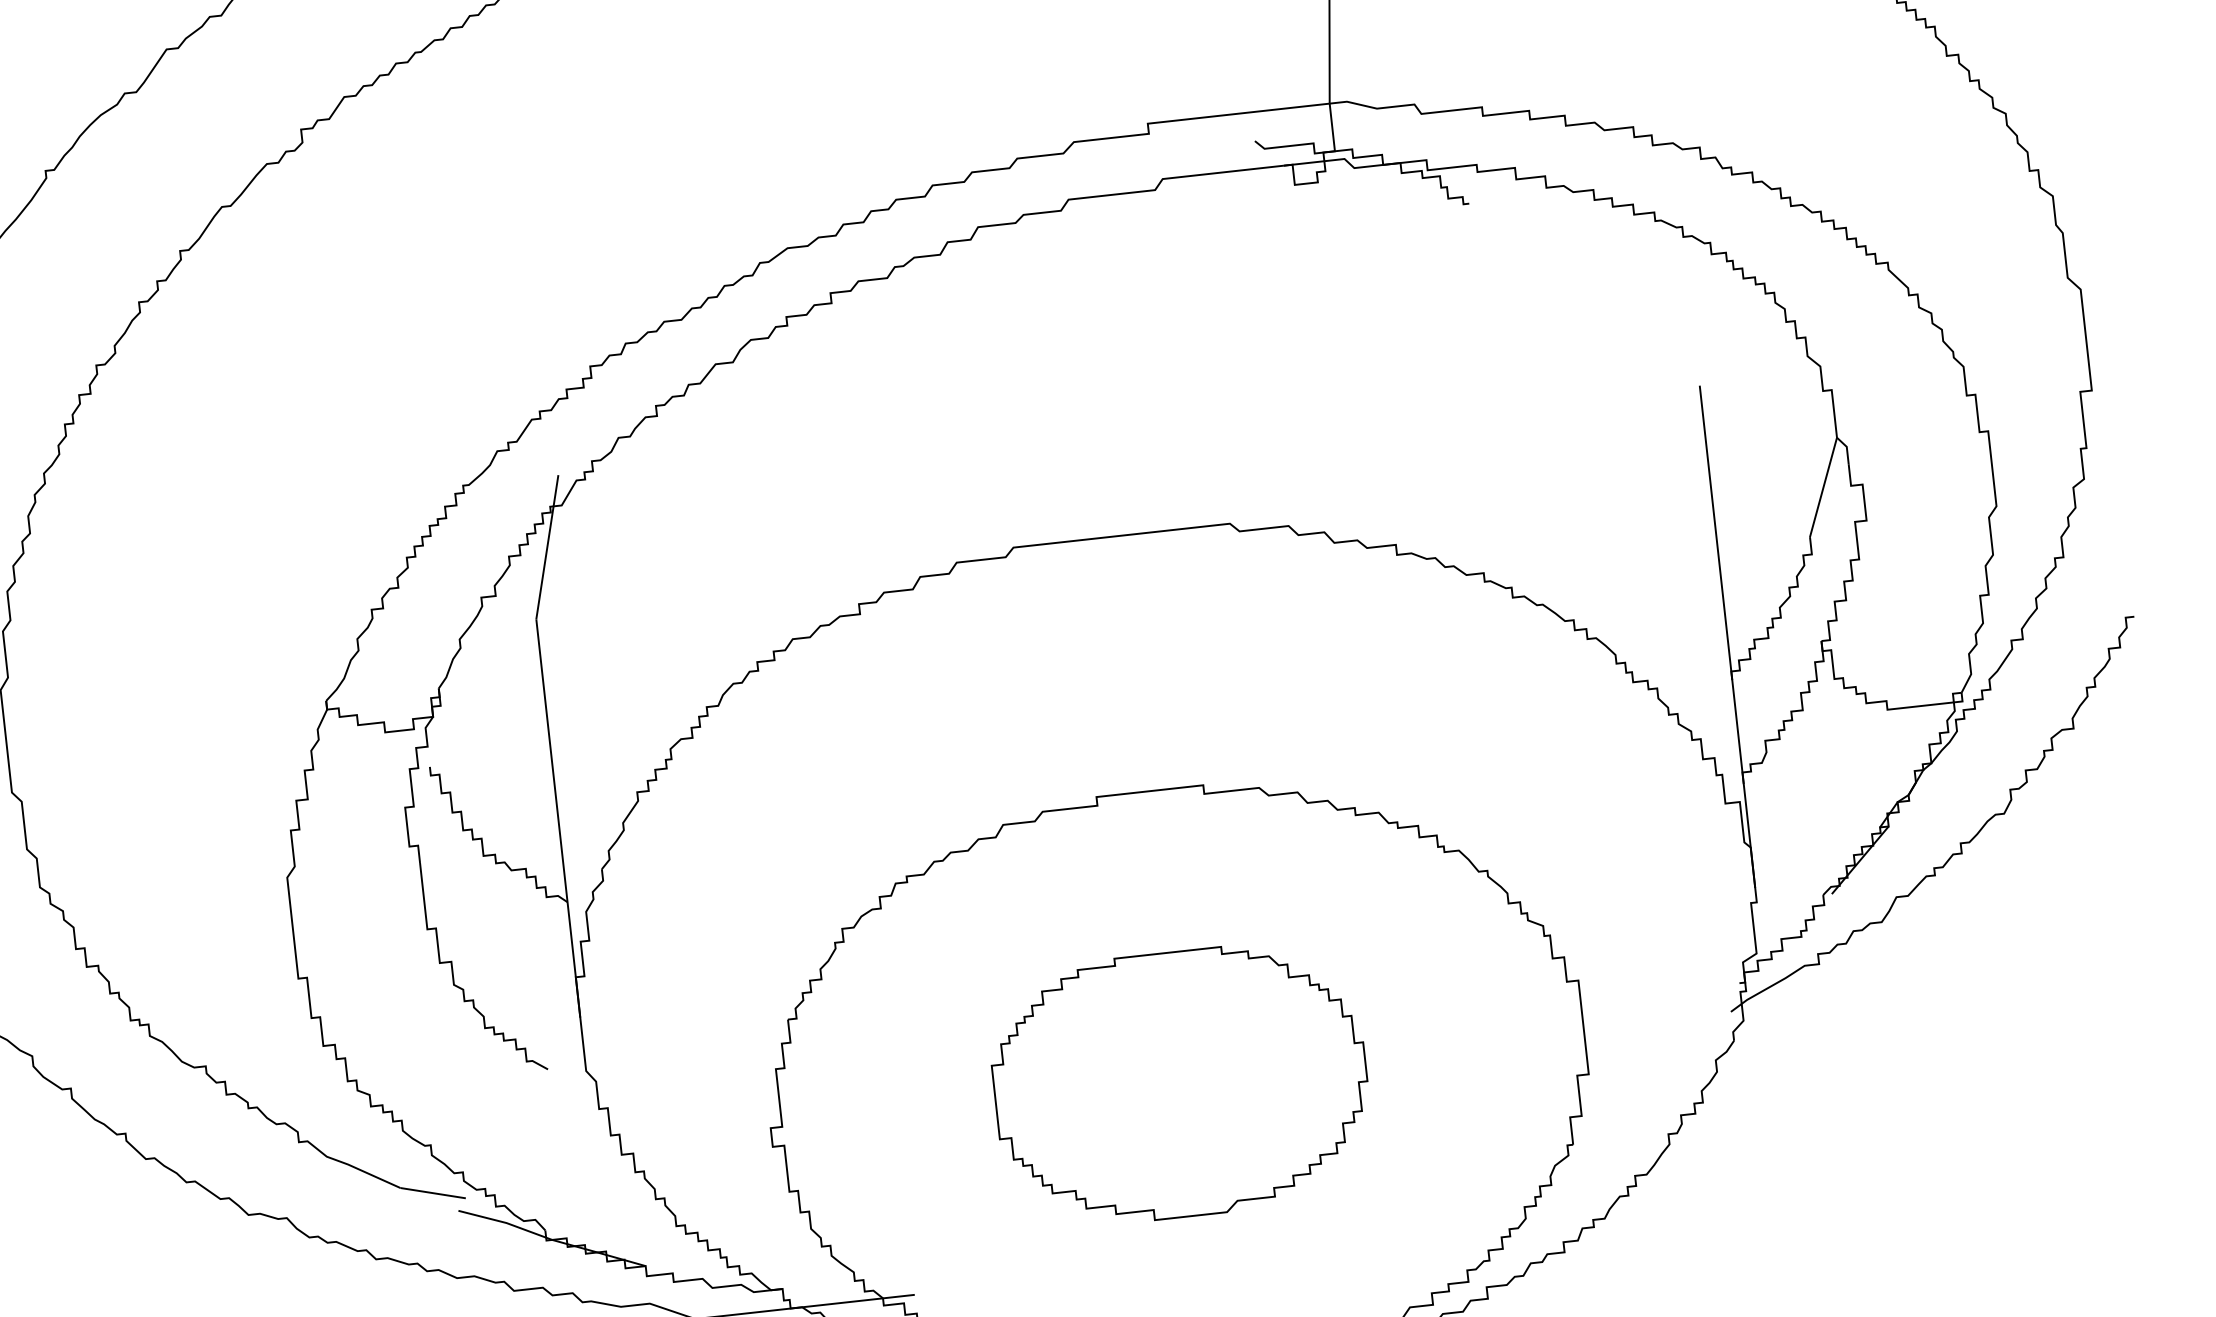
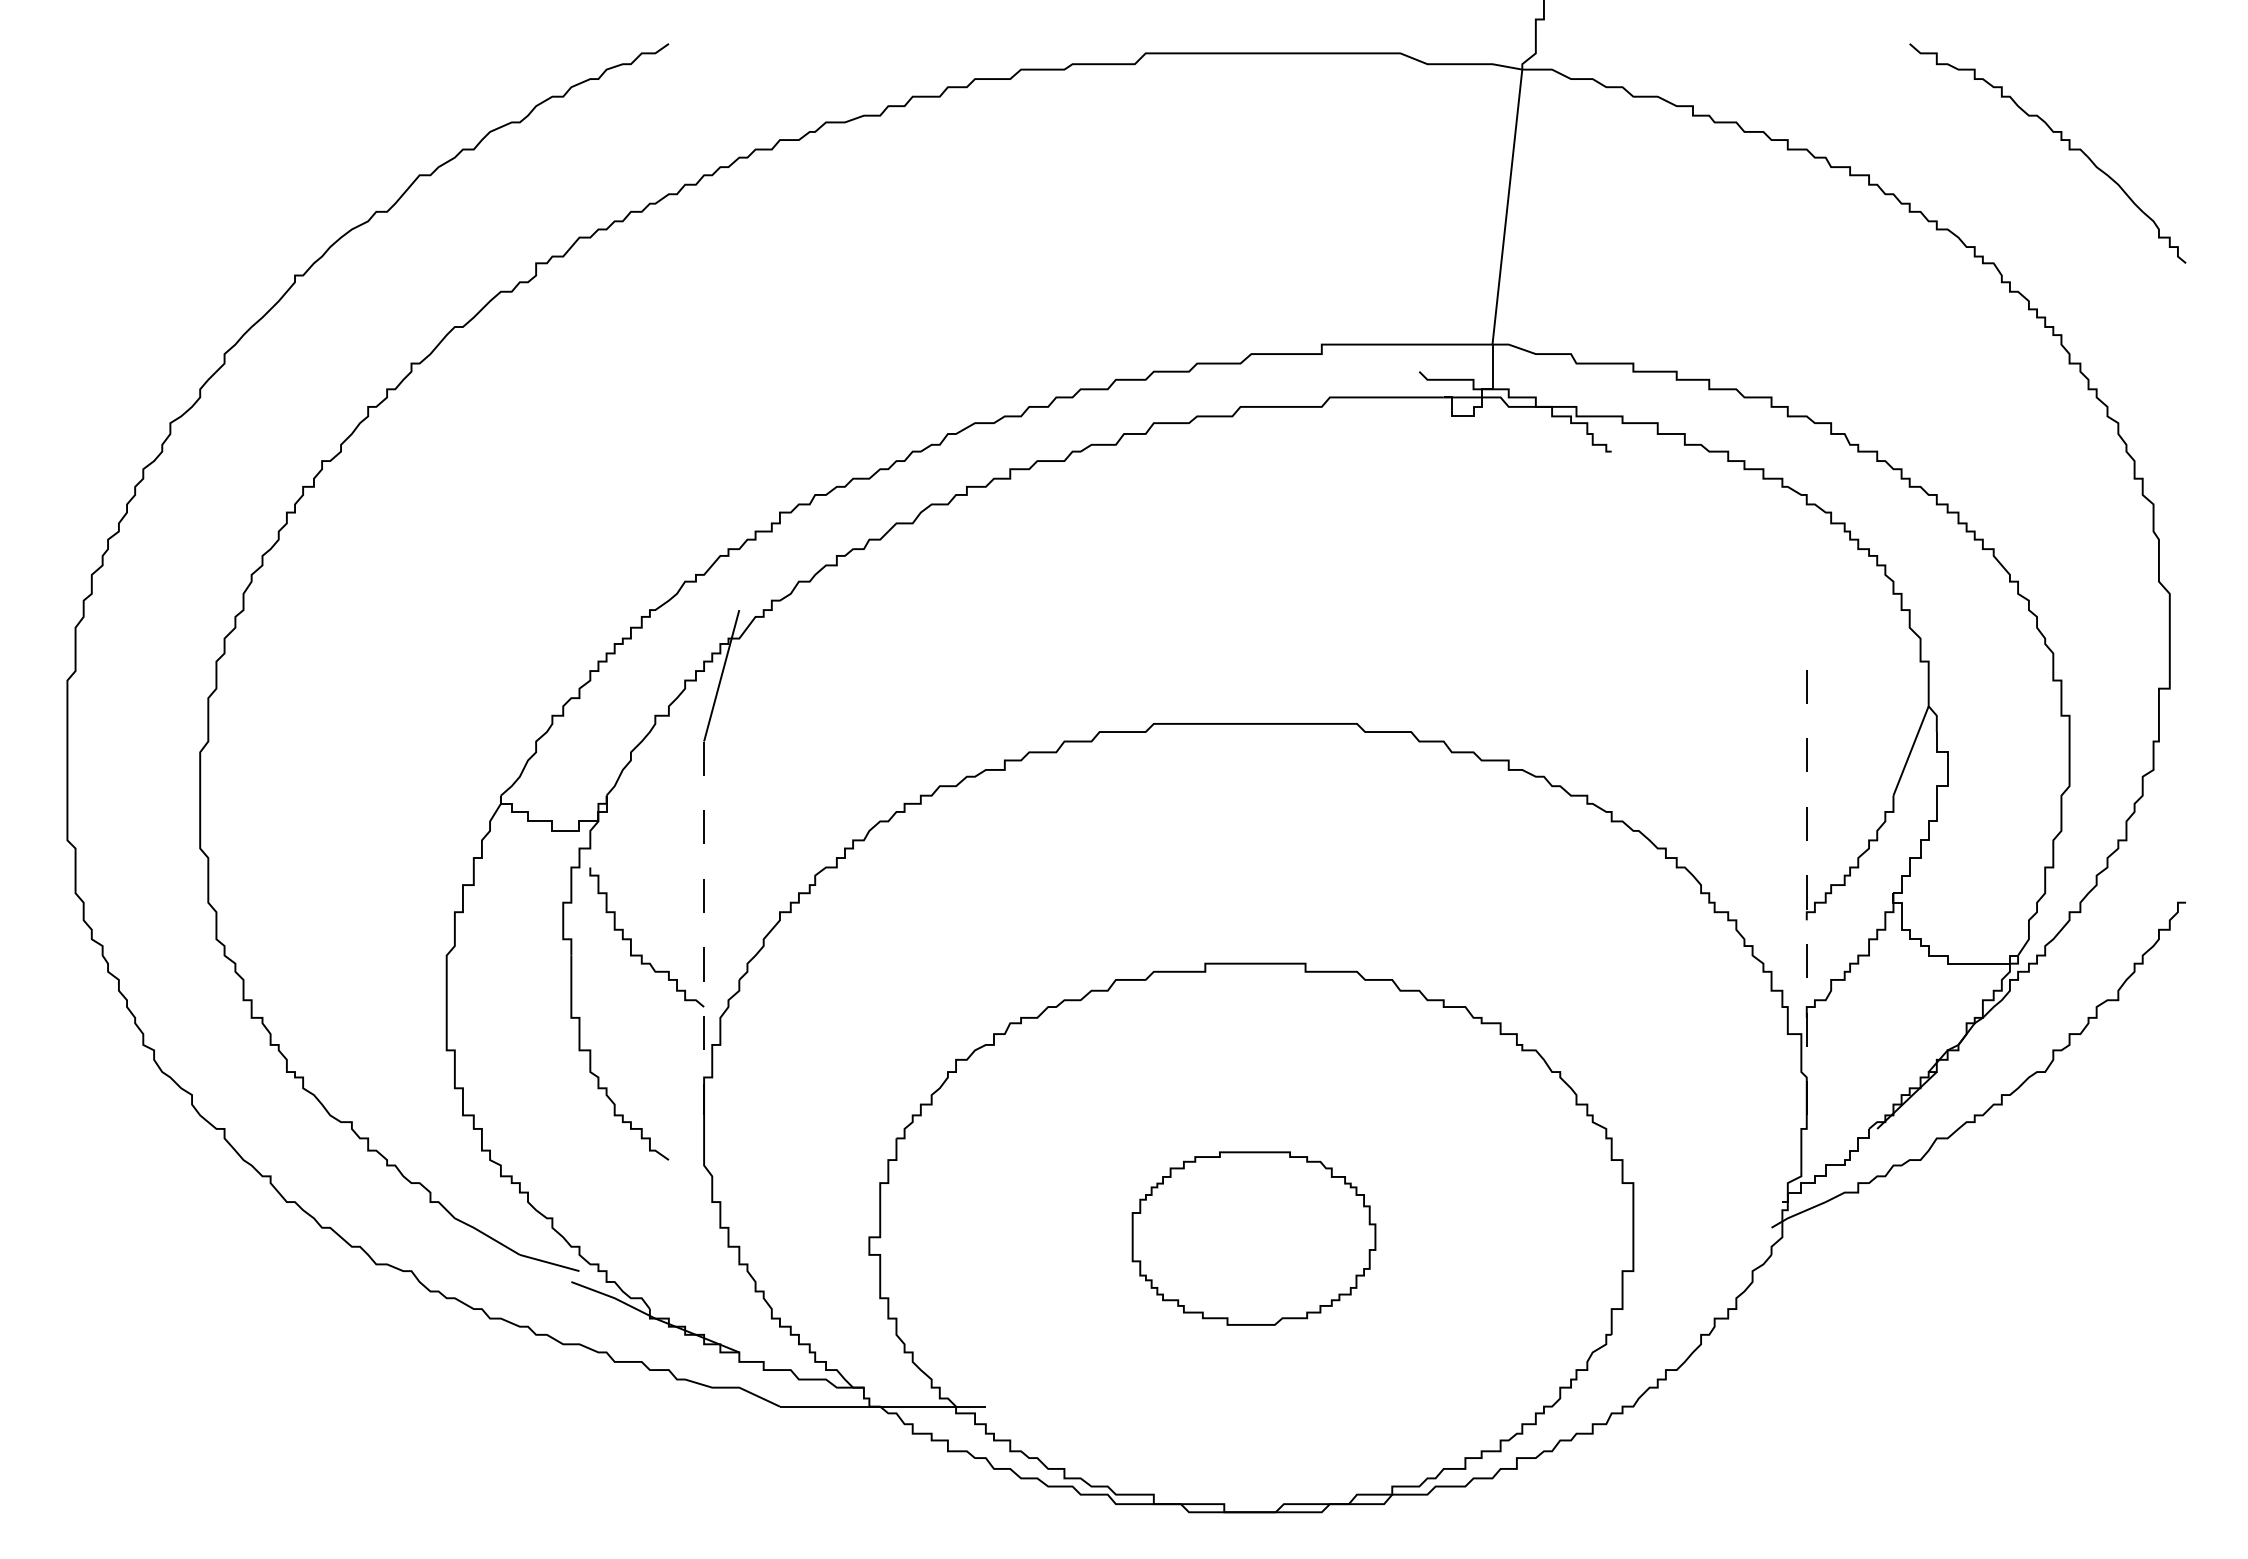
line: (1727, 636) -> (1806, 879), solid -> dashed
line: (558, 818) -> (704, 928), solid -> dashed
part: (1180, 1084) -> (1253, 1238), size x0.7

